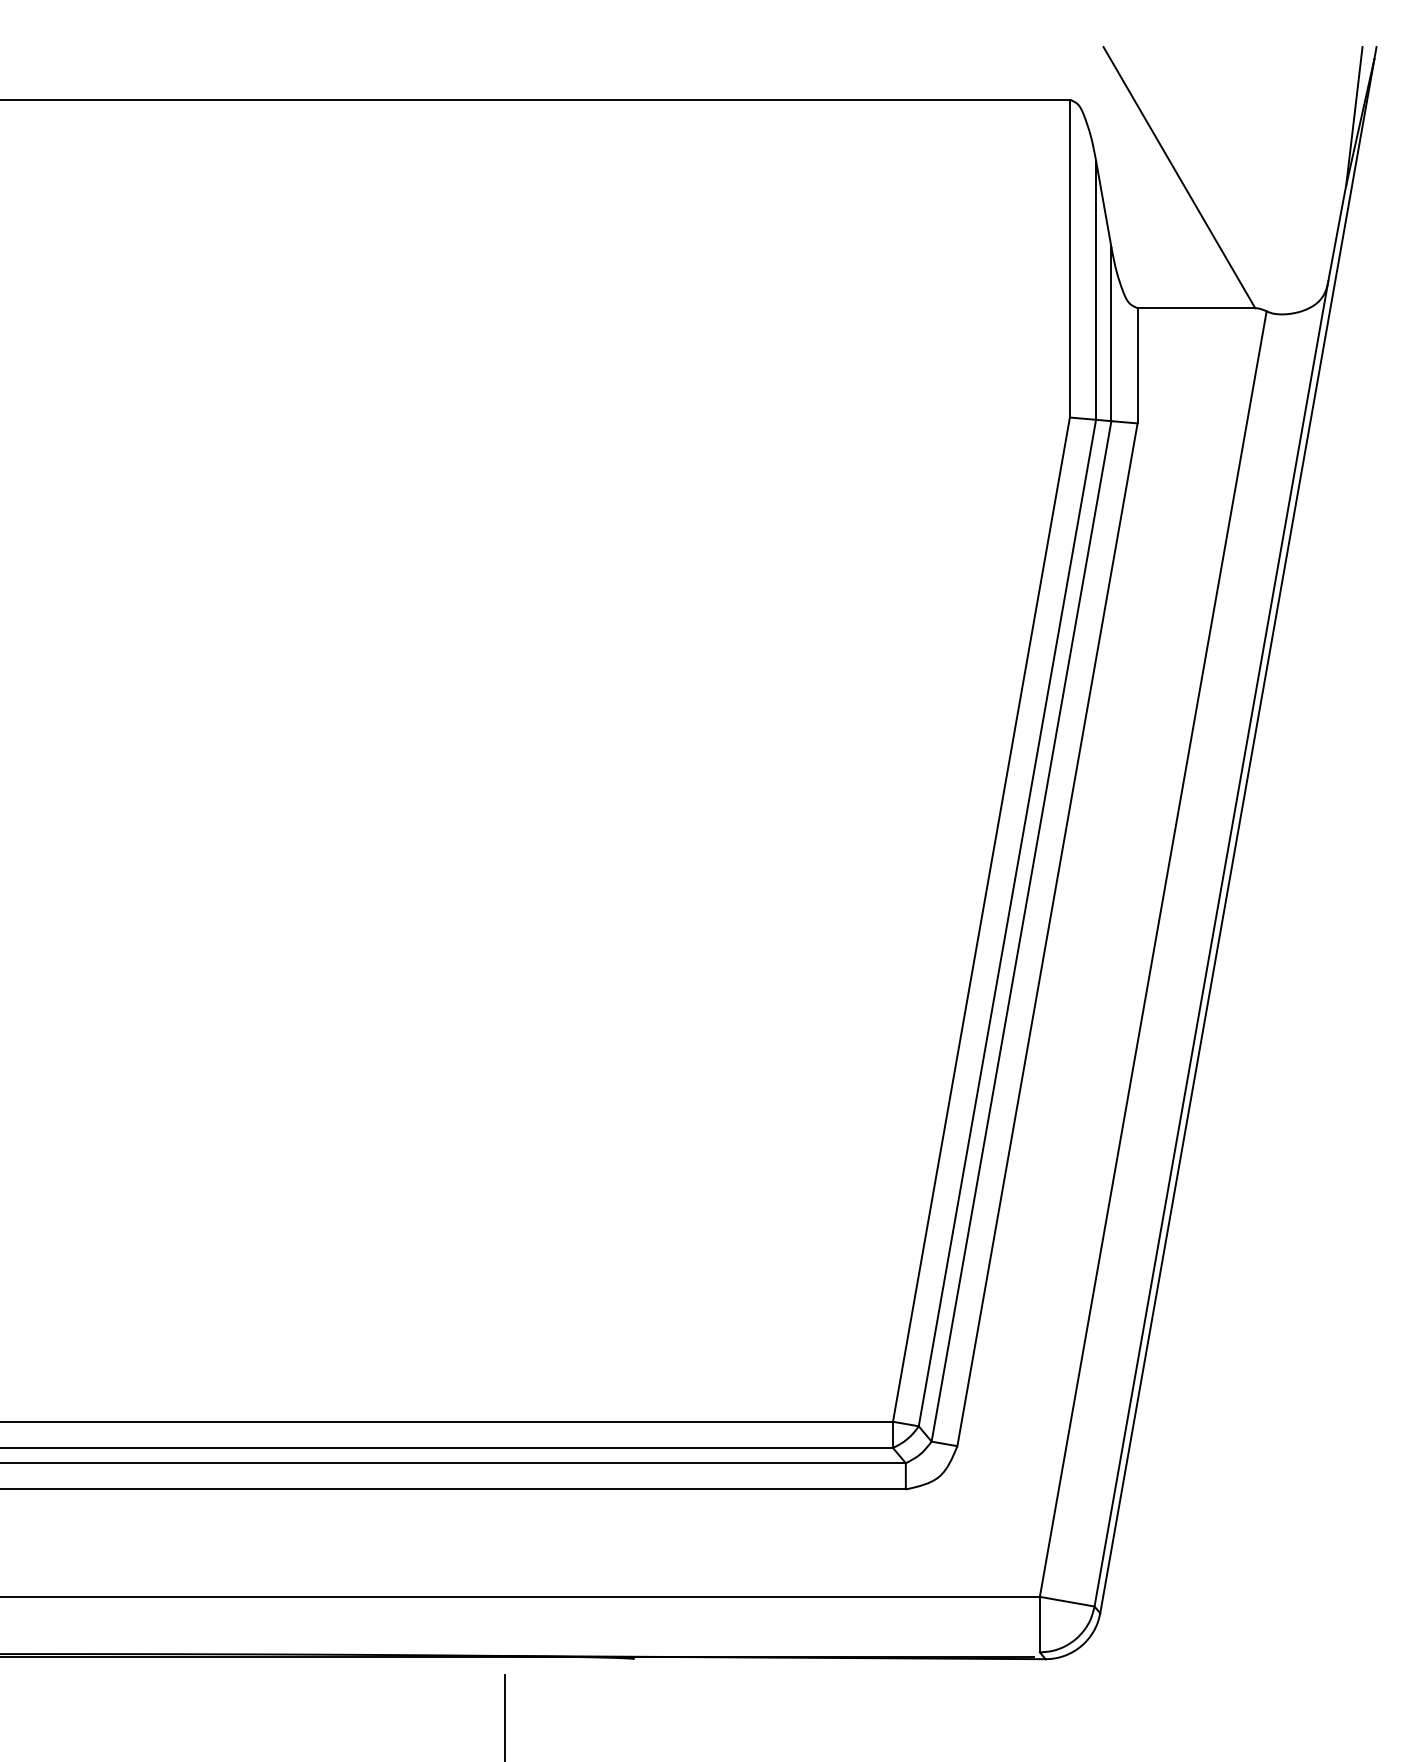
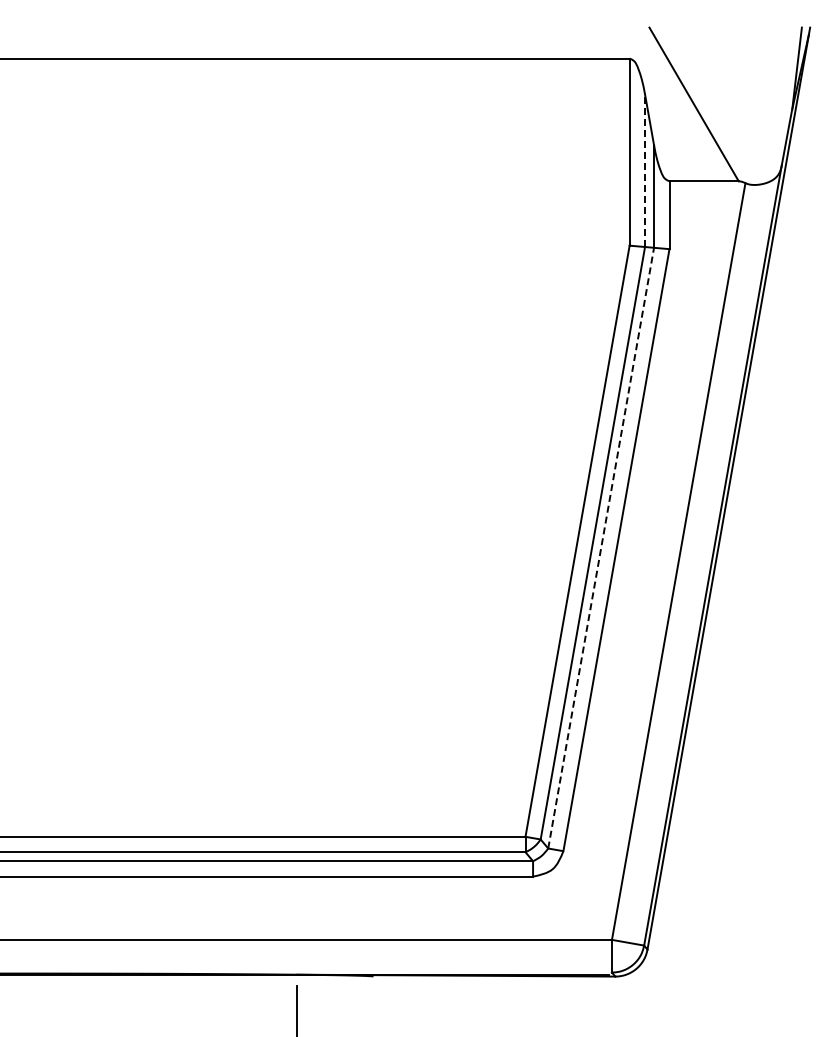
line: (1096, 289) -> (645, 170), solid -> dashed
line: (1022, 931) -> (601, 548), solid -> dashed

